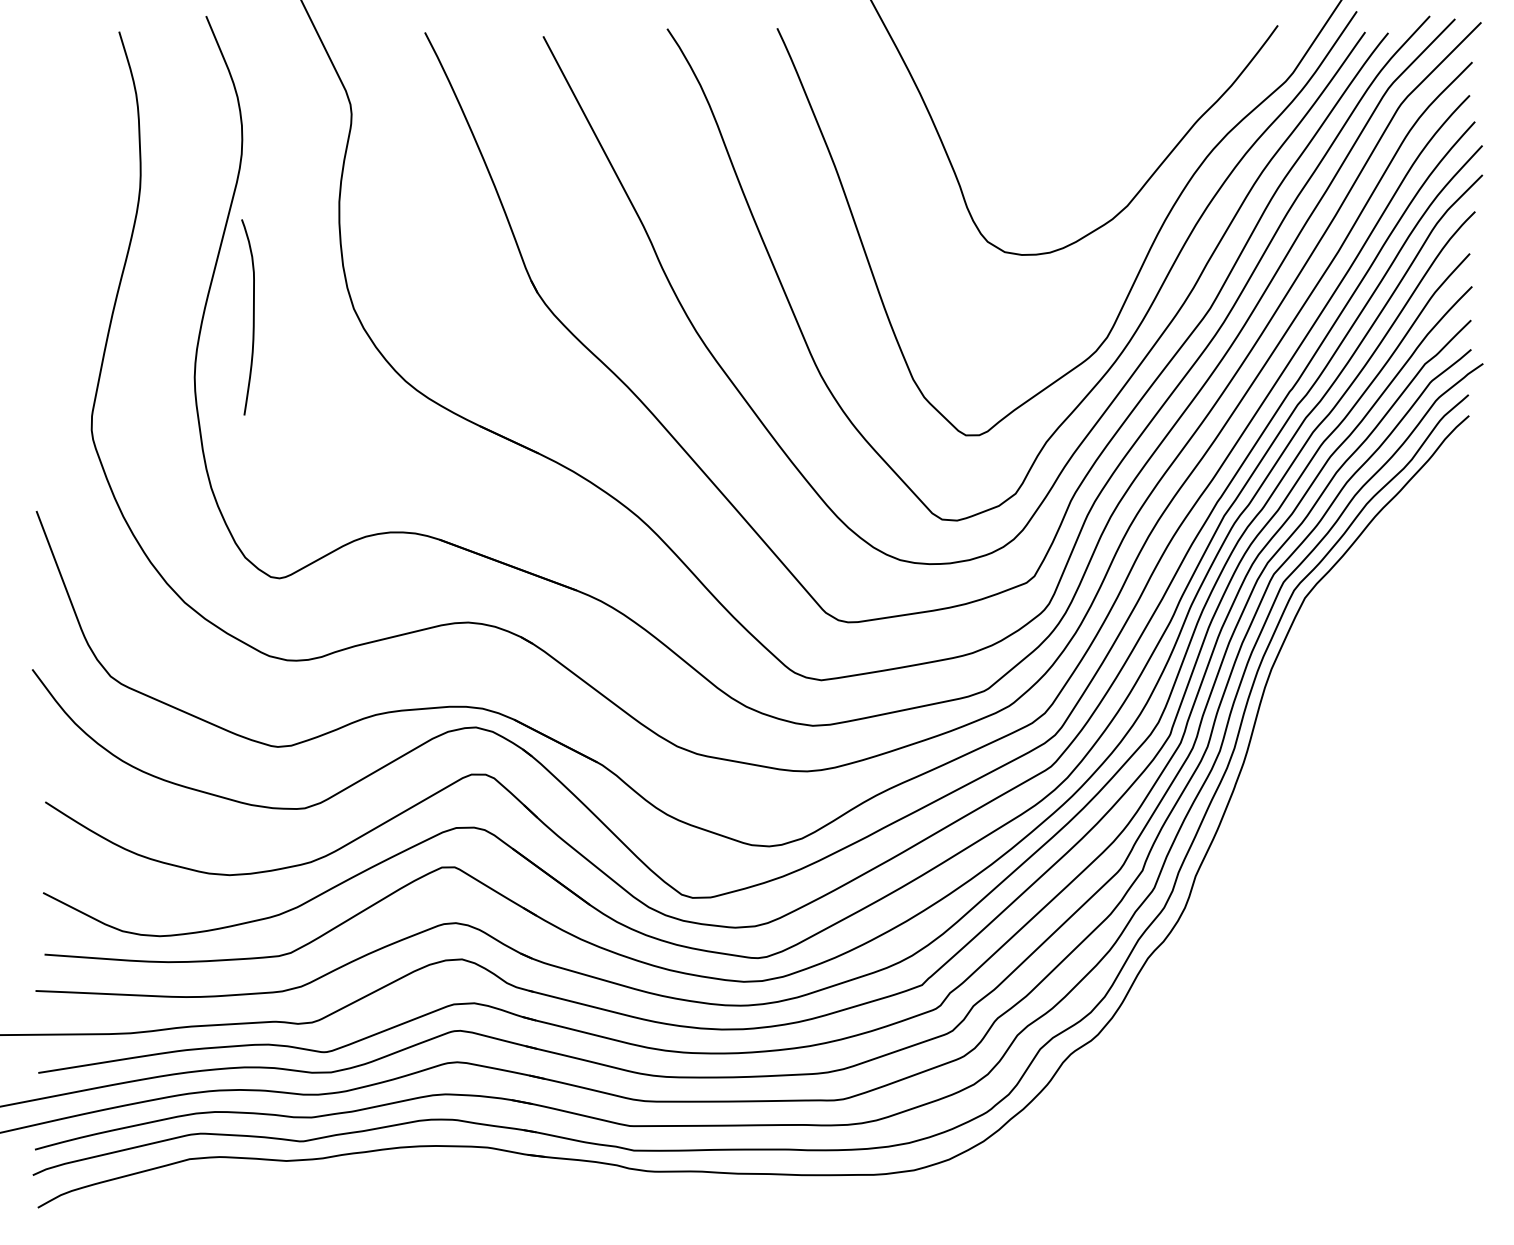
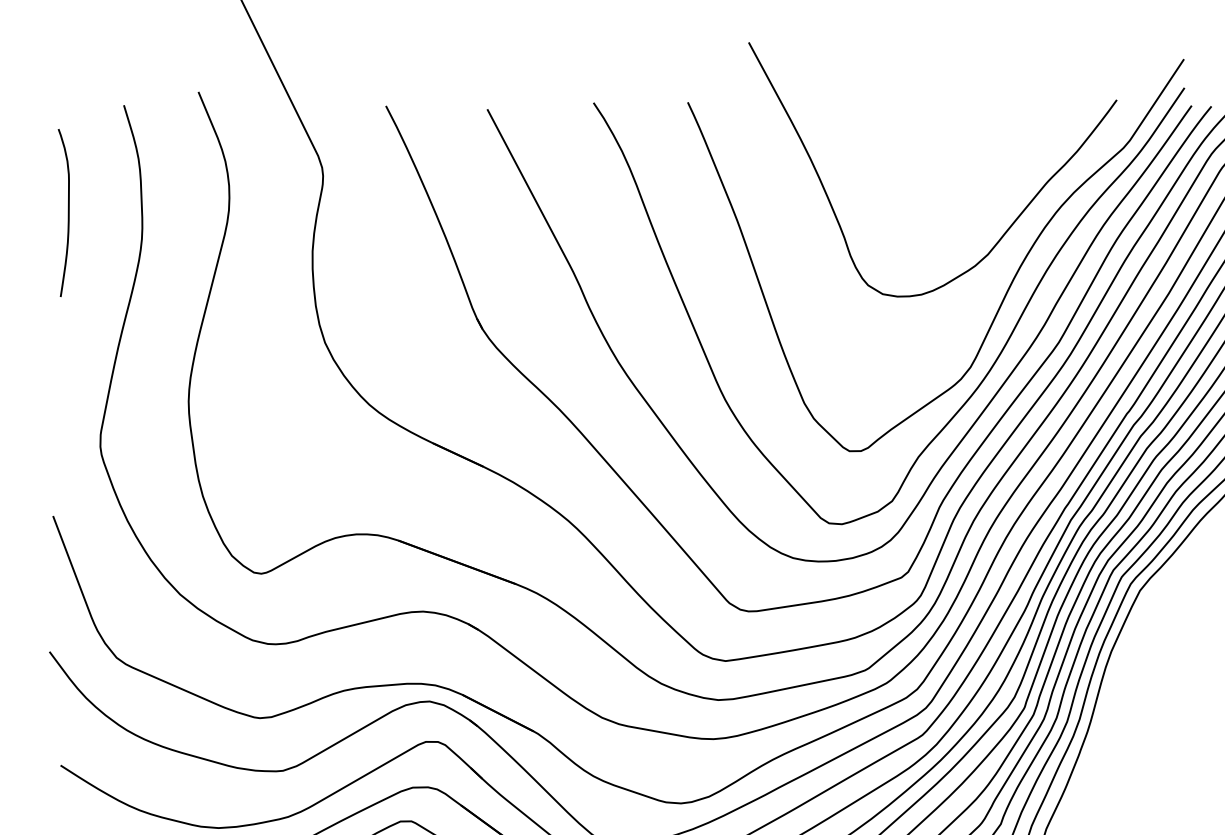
curve: (252, 317) -> (67, 213), moved

